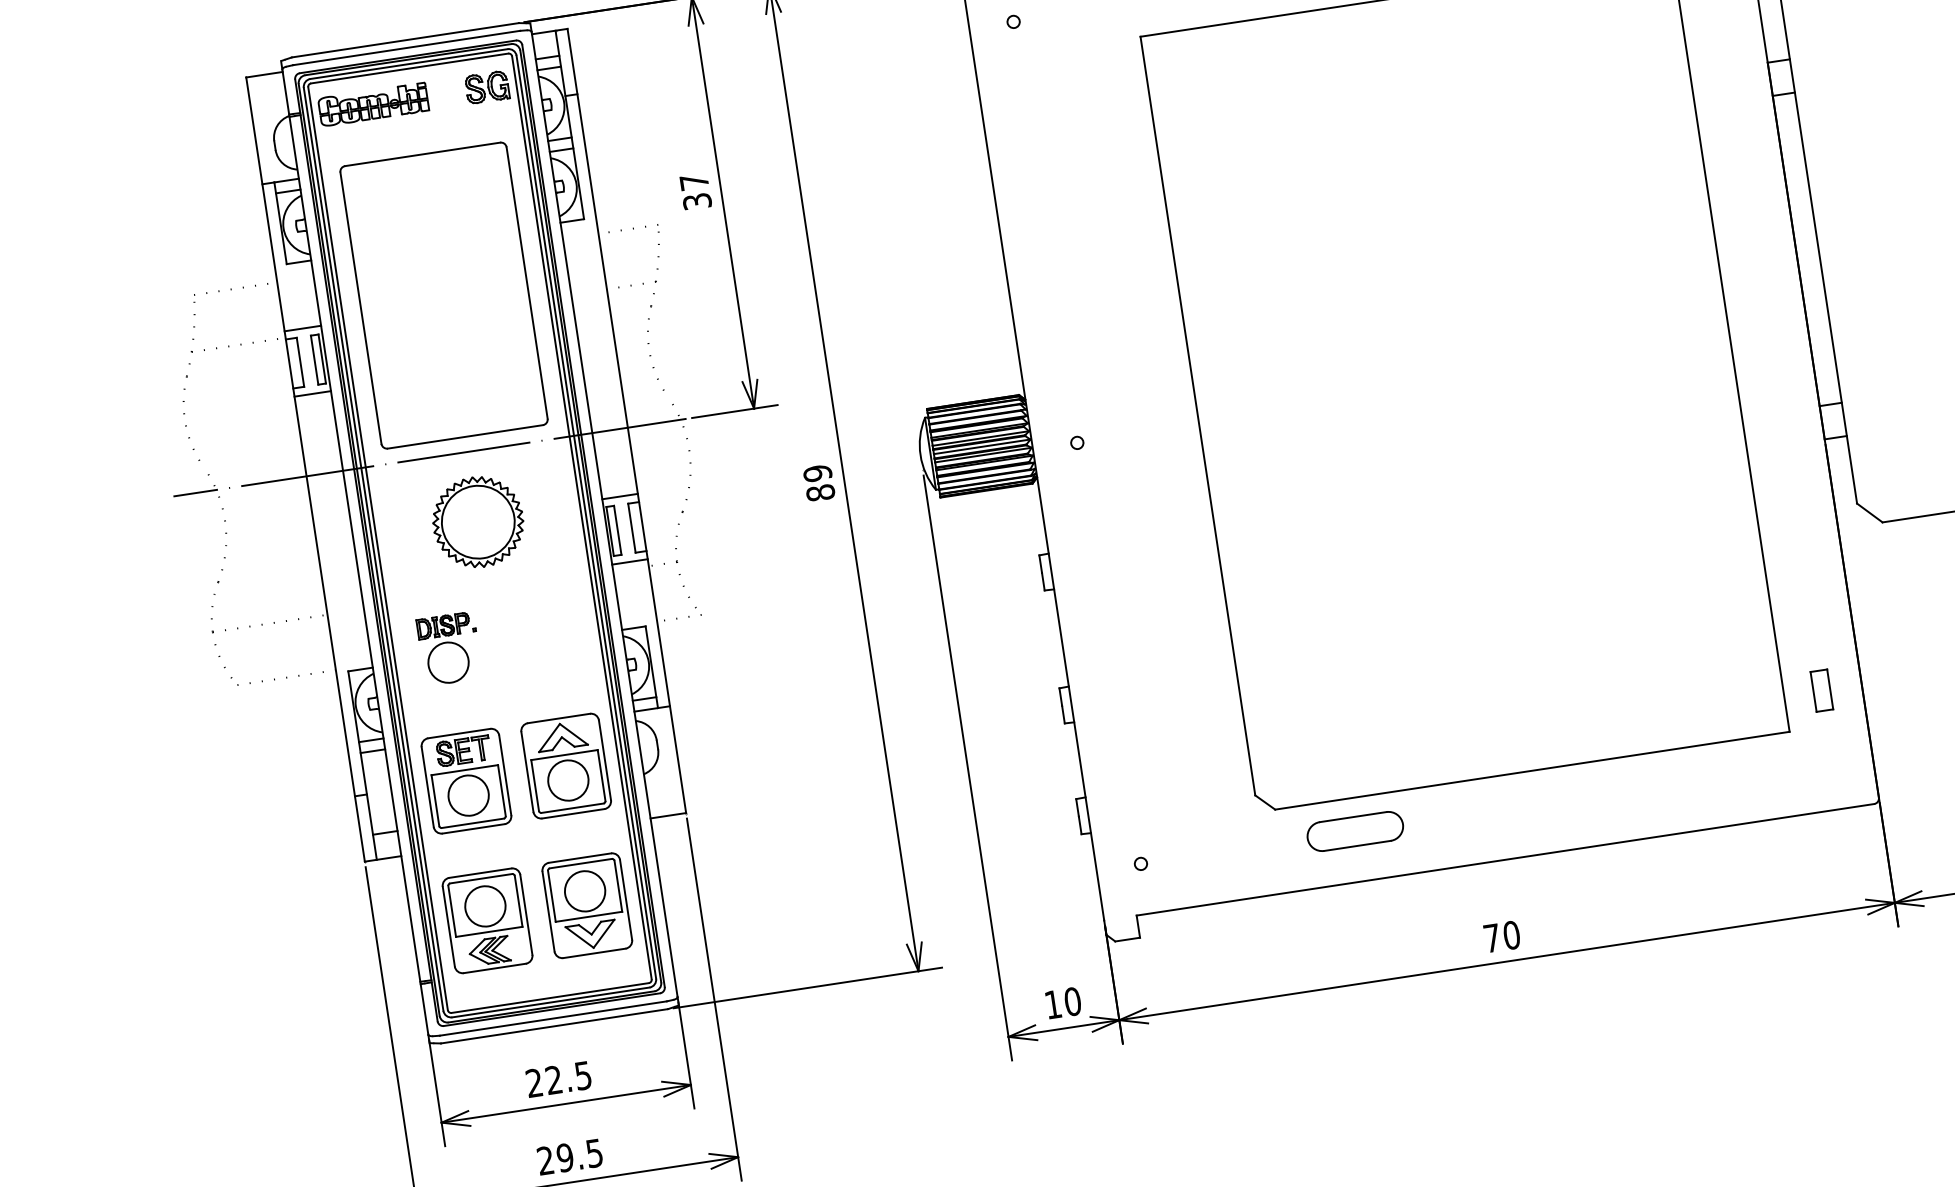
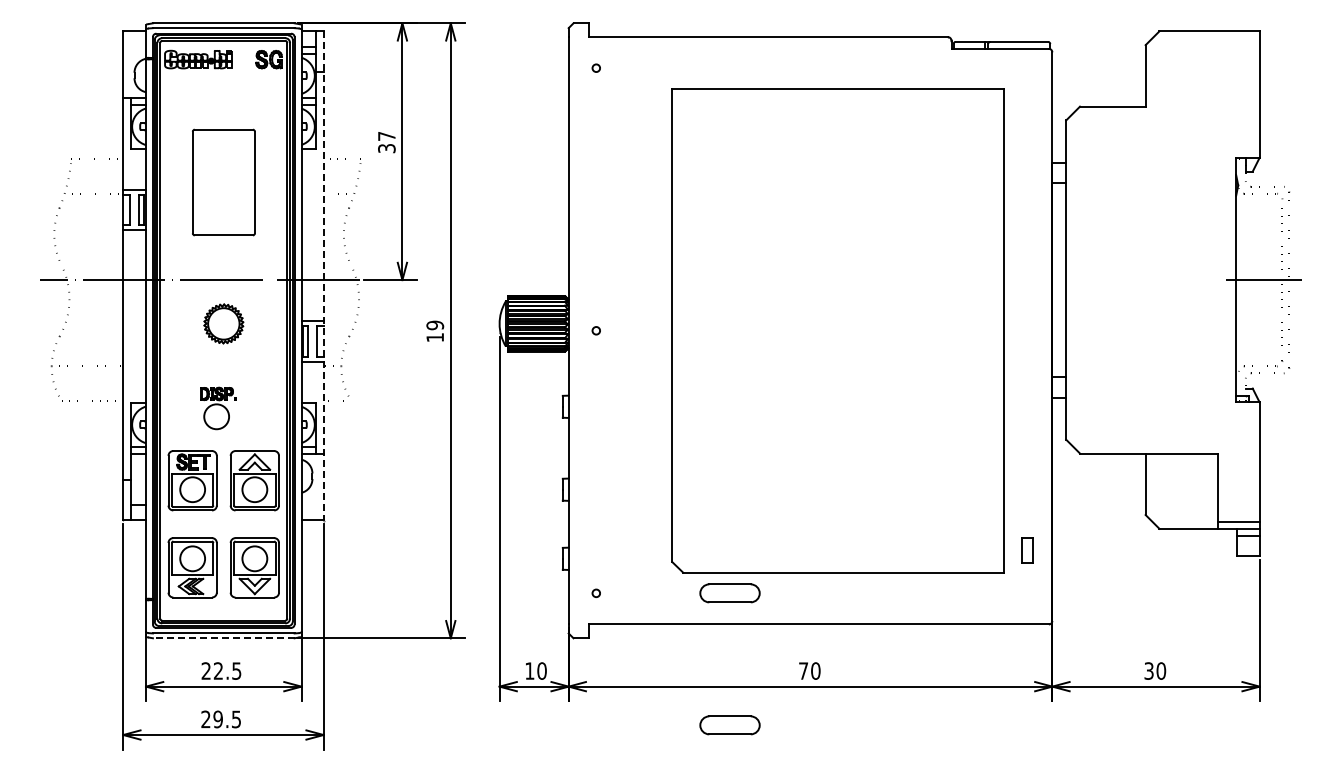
part: (443, 295) -> (223, 182), size x0.6
line: (626, 420) -> (323, 275), solid -> dashed
text: (821, 492) -> (435, 337), 89 -> 19
part: (477, 521) -> (223, 323), size x0.7
part: (449, 648) -> (218, 408), moved
line: (554, 1026) -> (223, 638), solid -> dashed
part: (1386, 1043) -> (729, 725), added

